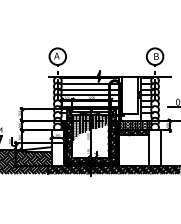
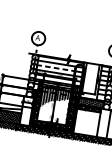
line: (85, 89) -> (56, 68), solid -> dashed

